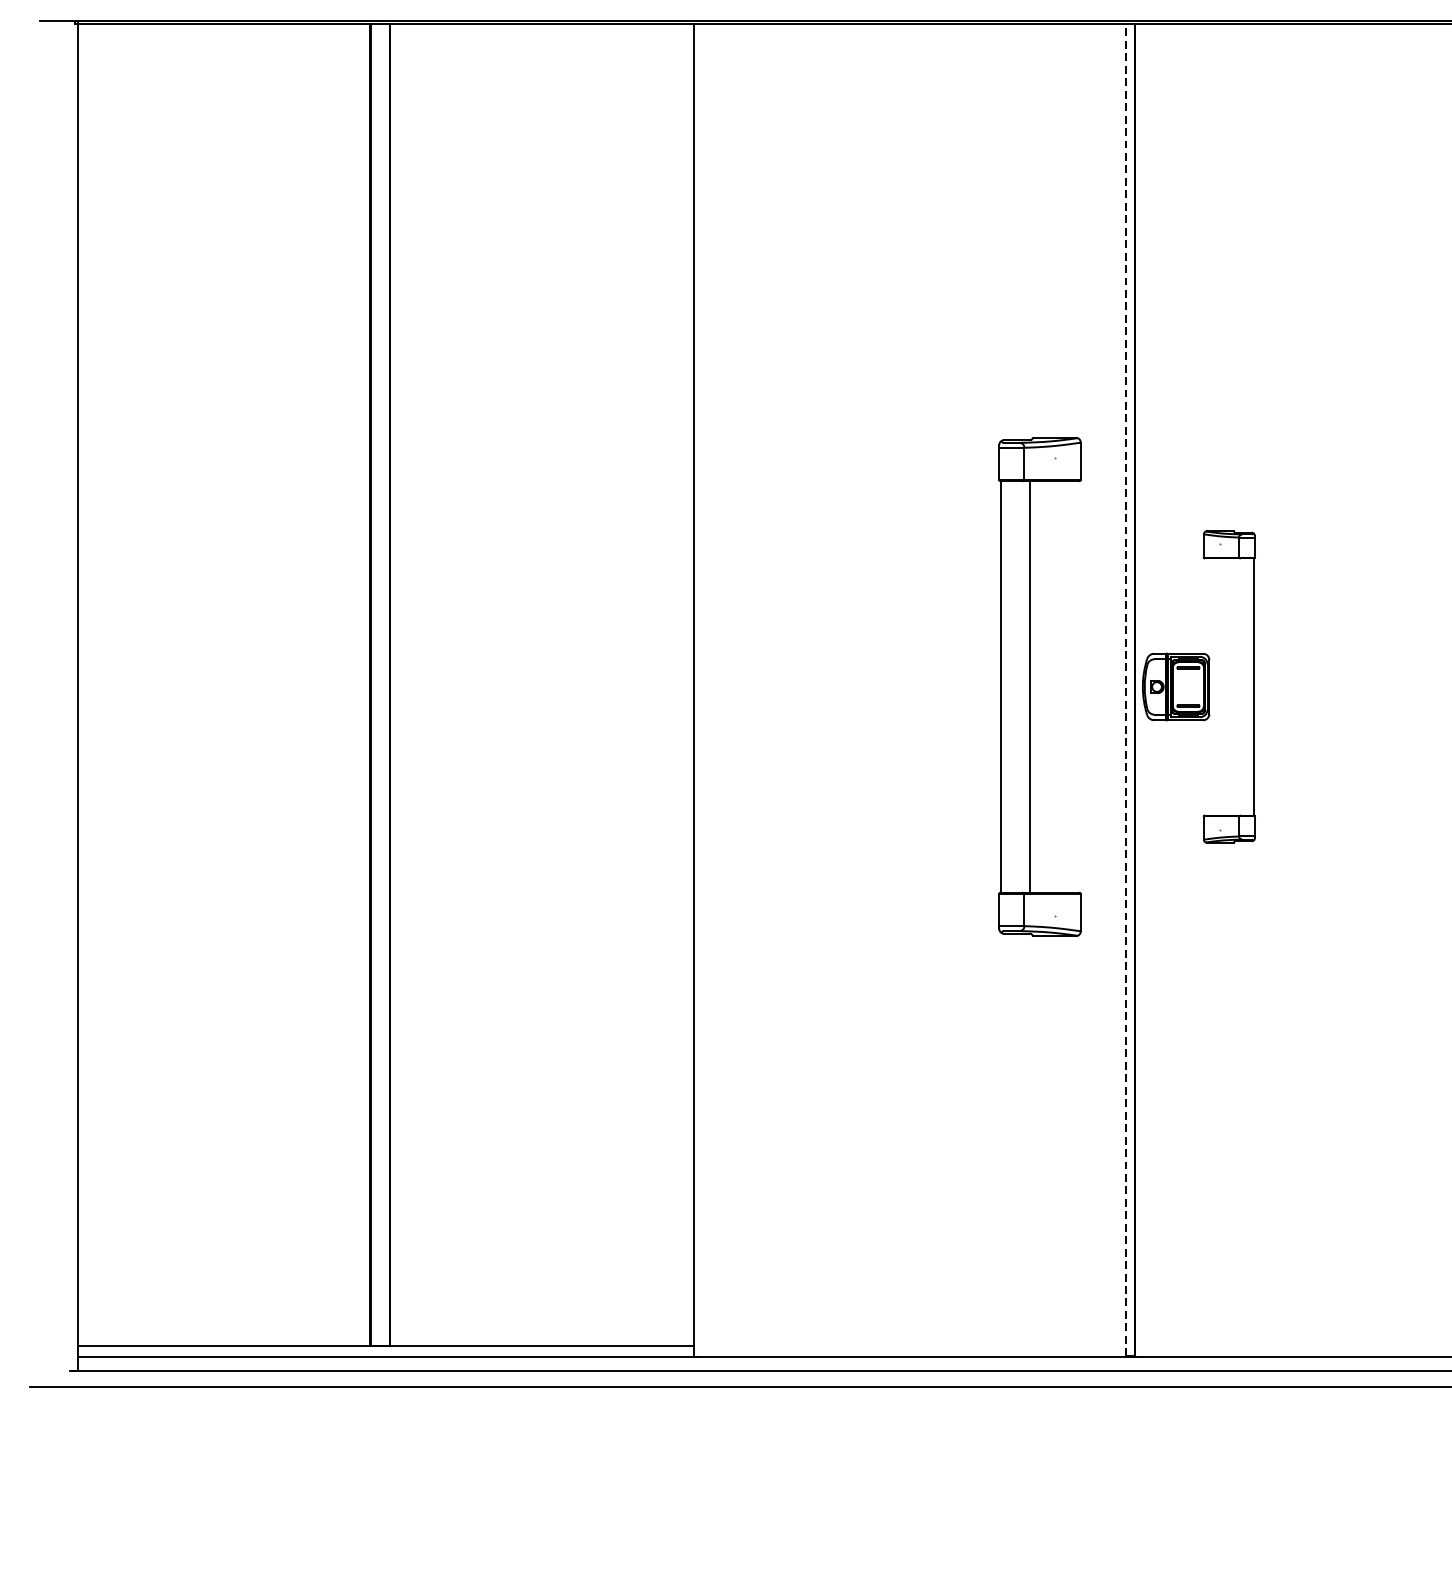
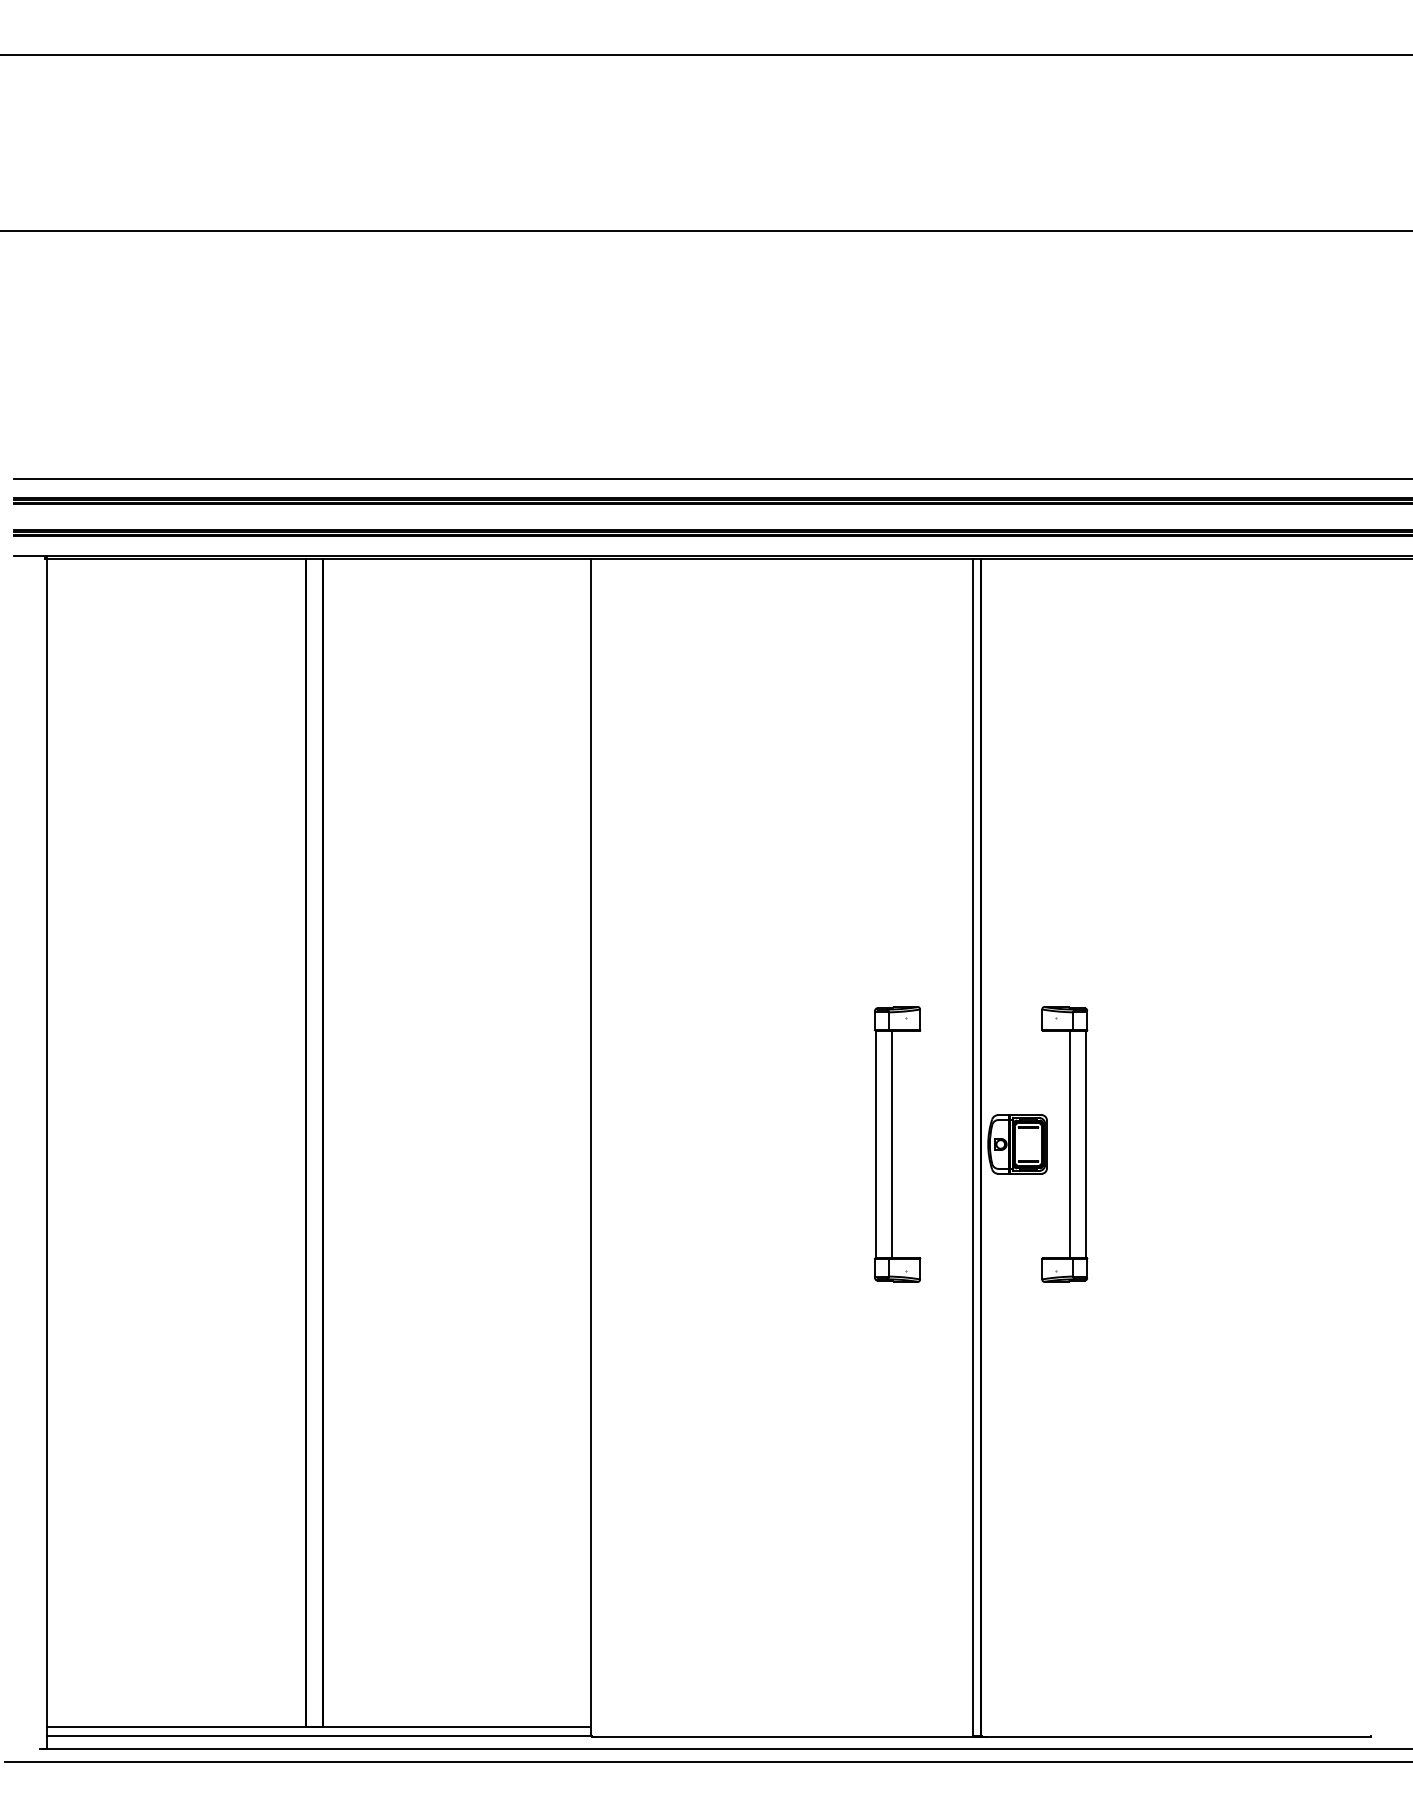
part: (1040, 687) -> (897, 1144), size x0.62
line: (1235, 687) -> (1070, 1144), added
line: (1126, 689) -> (973, 1146), dashed -> solid

